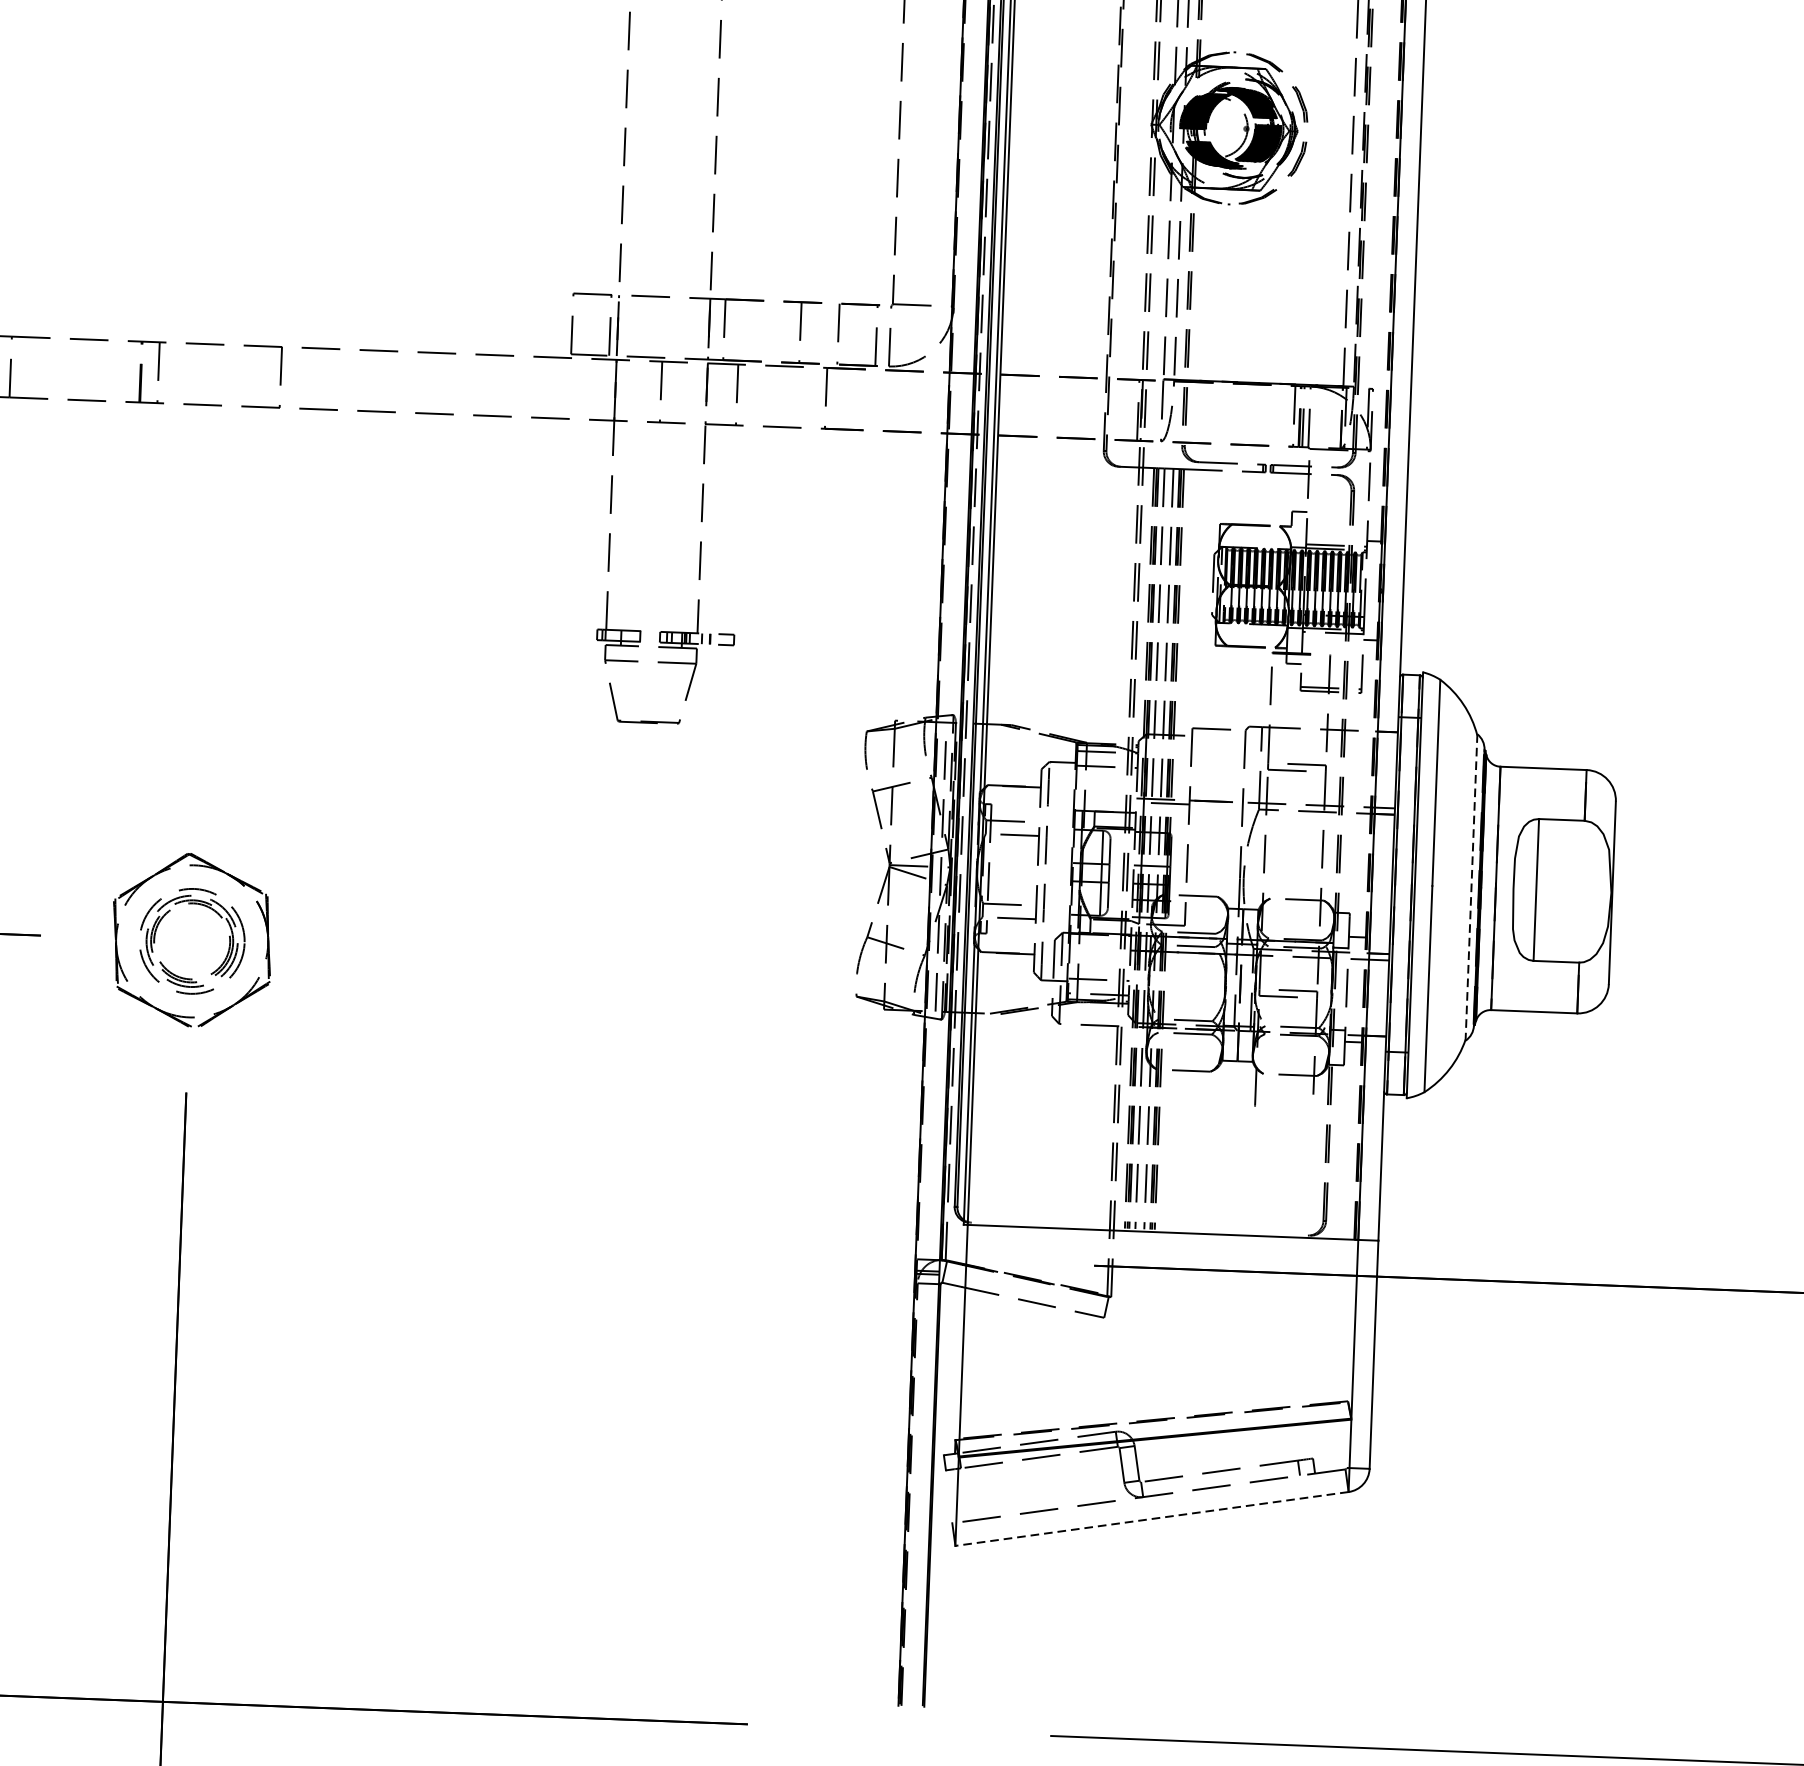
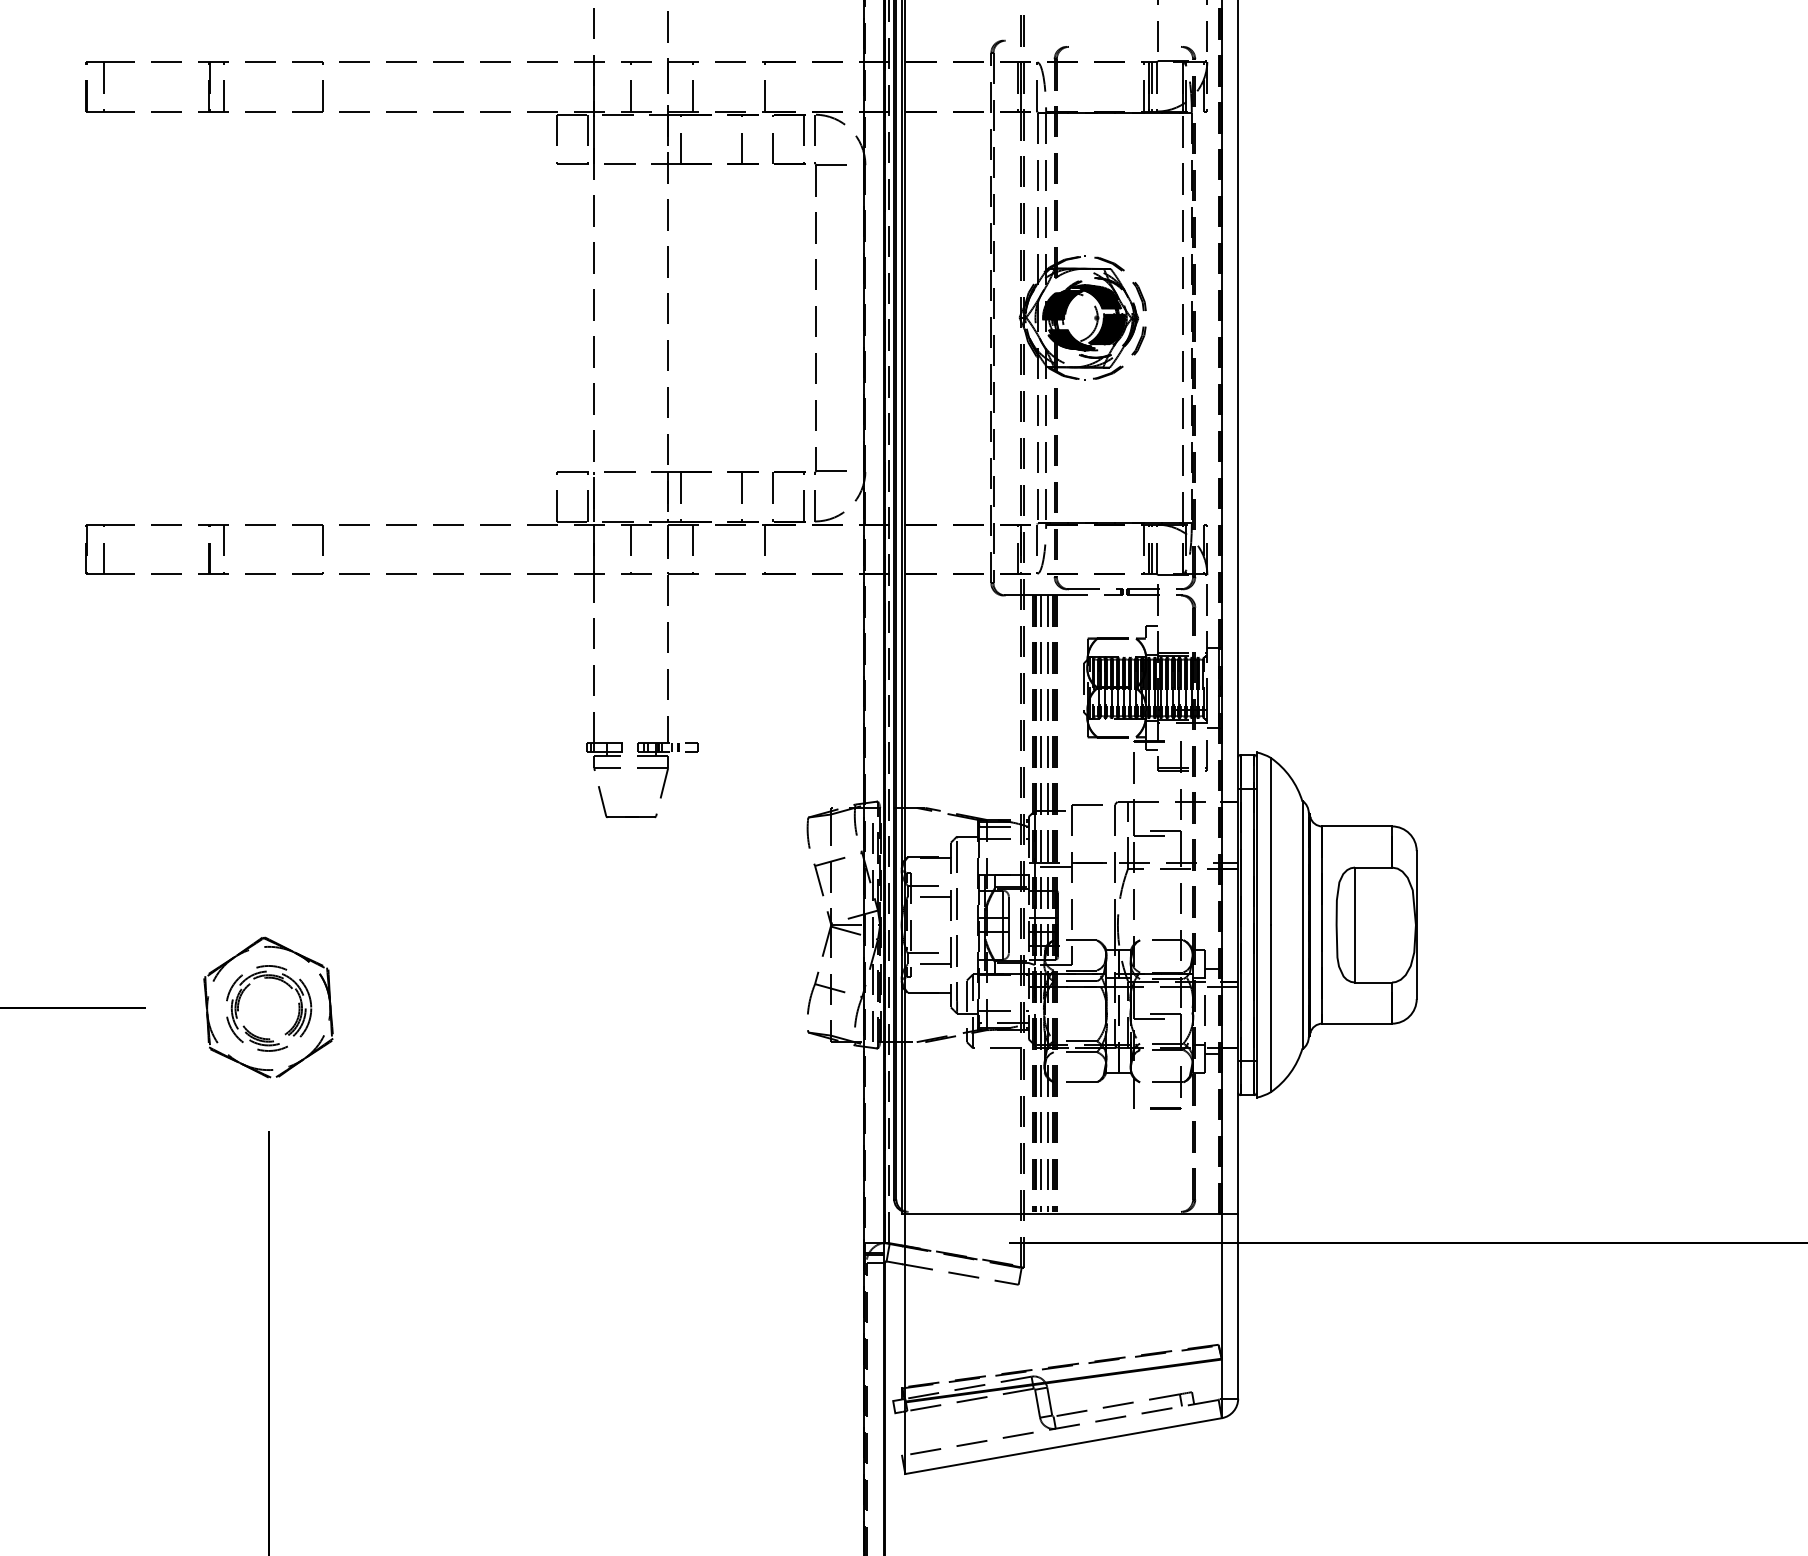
line: (1471, 888) -> (1302, 925), dashed -> solid
line: (1293, 1107) -> (1165, 1108), added
line: (1151, 1519) -> (1063, 1446), dashed -> solid

